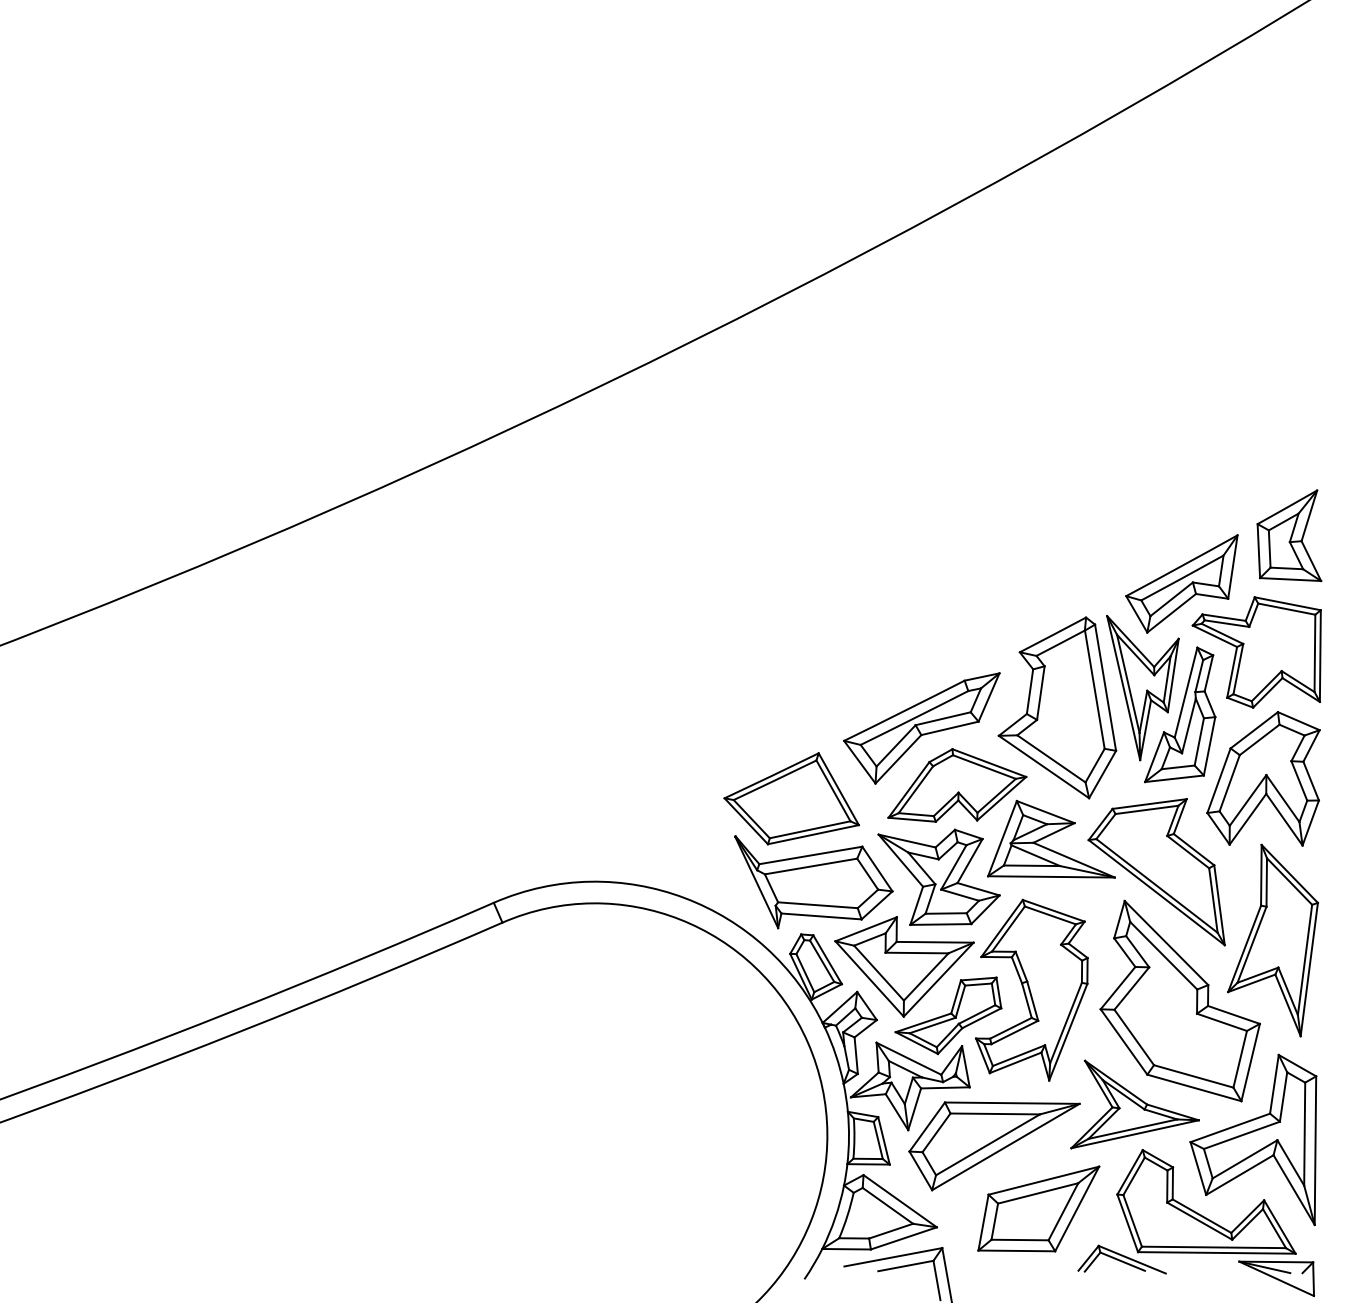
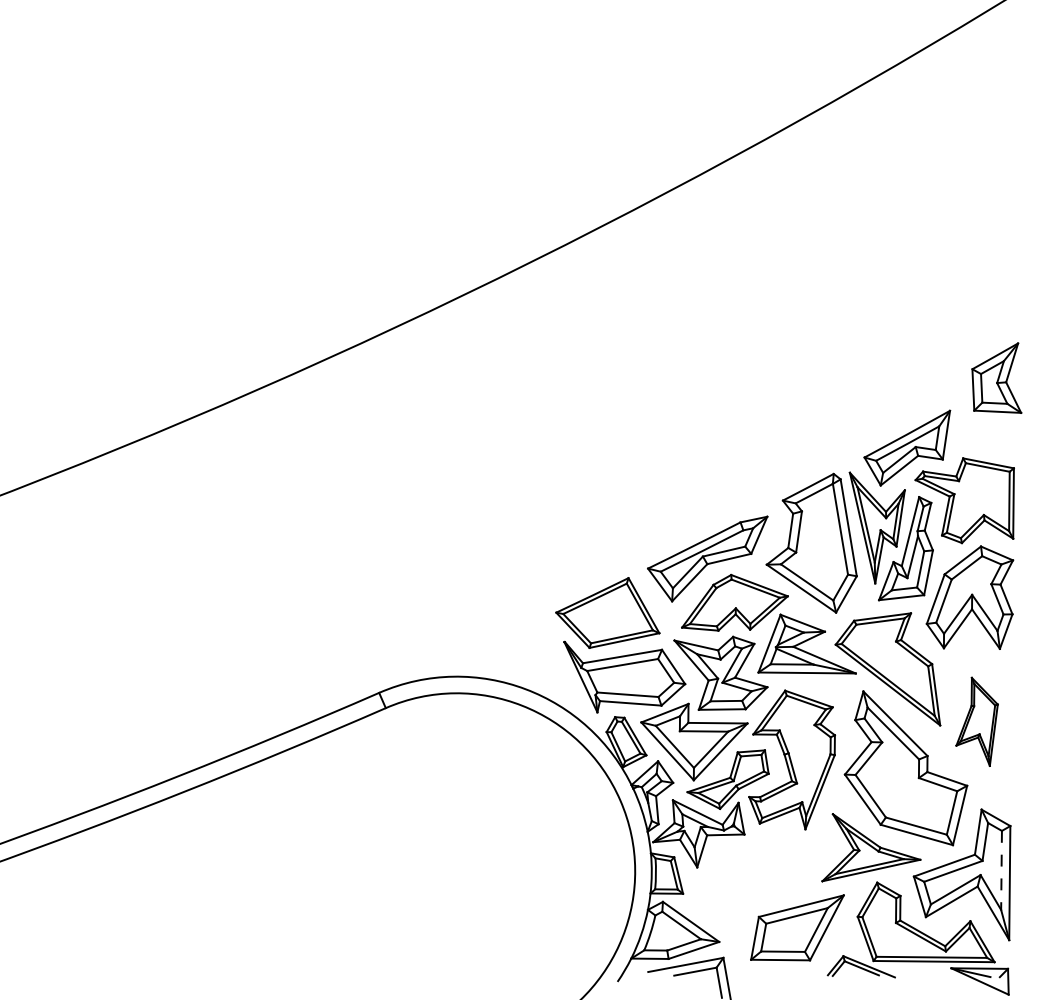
part: (1288, 534) -> (996, 377), moved
part: (1272, 940) -> (976, 721), size x0.6
line: (1304, 1134) -> (1001, 870), solid -> dashed
part: (994, 1145) -> (763, 879), removed

